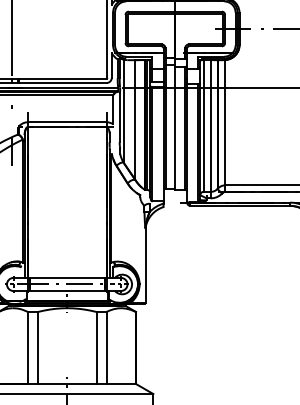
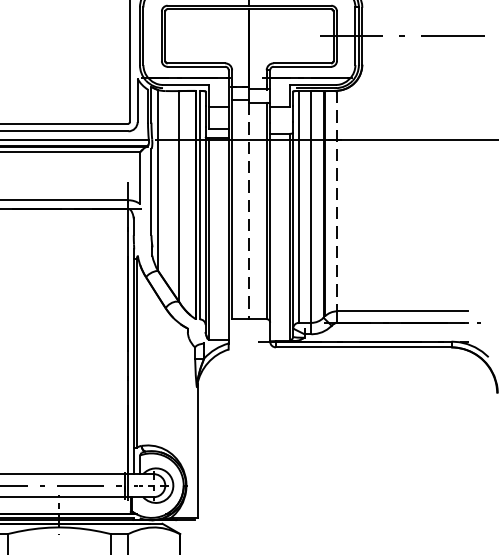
line: (225, 122) -> (337, 200), solid -> dashed
line: (175, 128) -> (249, 211), solid -> dashed

